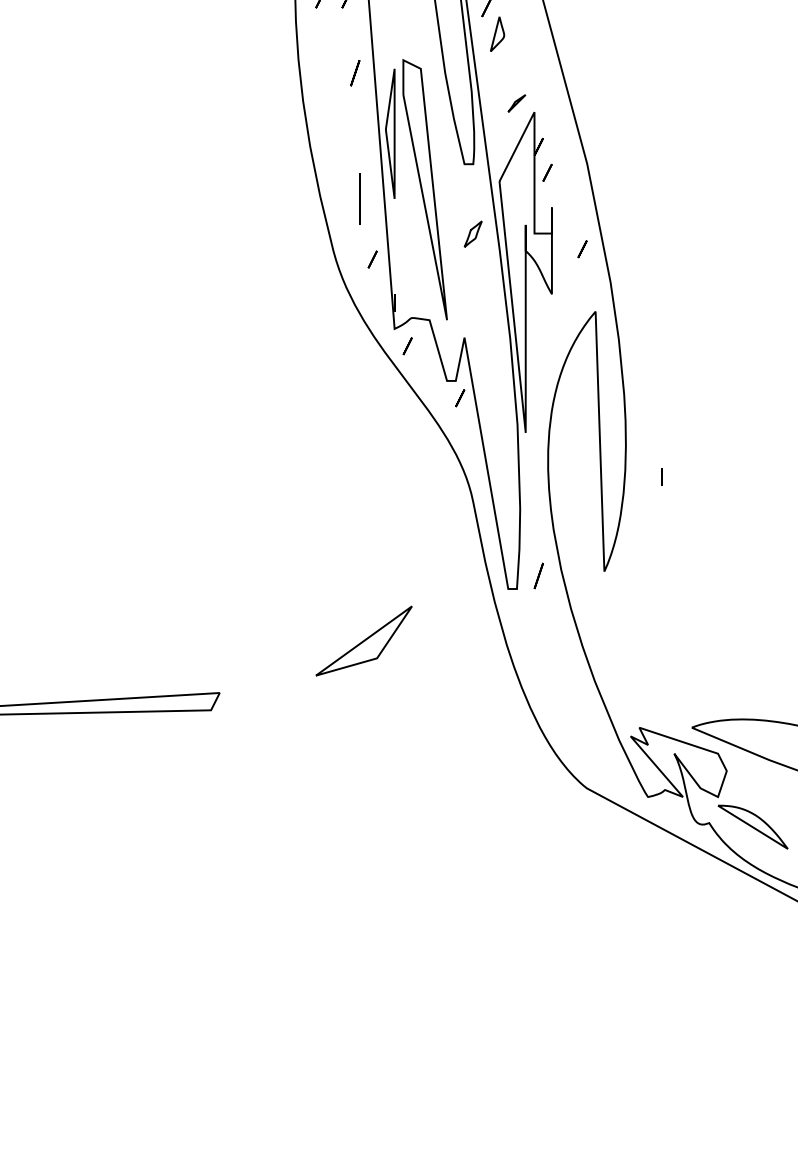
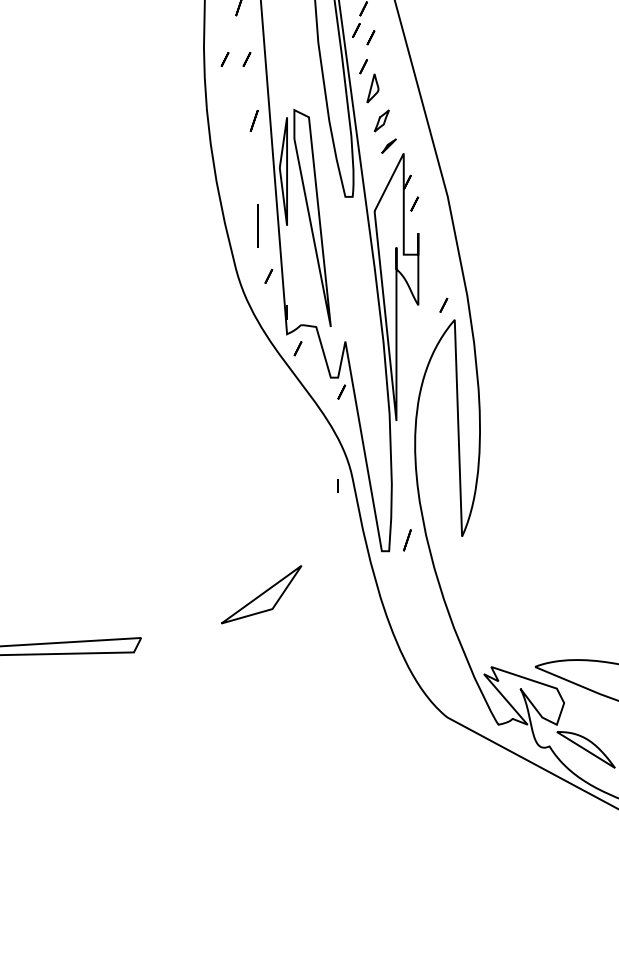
part: (472, 233) -> (381, 120), moved
line: (582, 249) -> (443, 305), moved
line: (661, 476) -> (337, 485), moved

